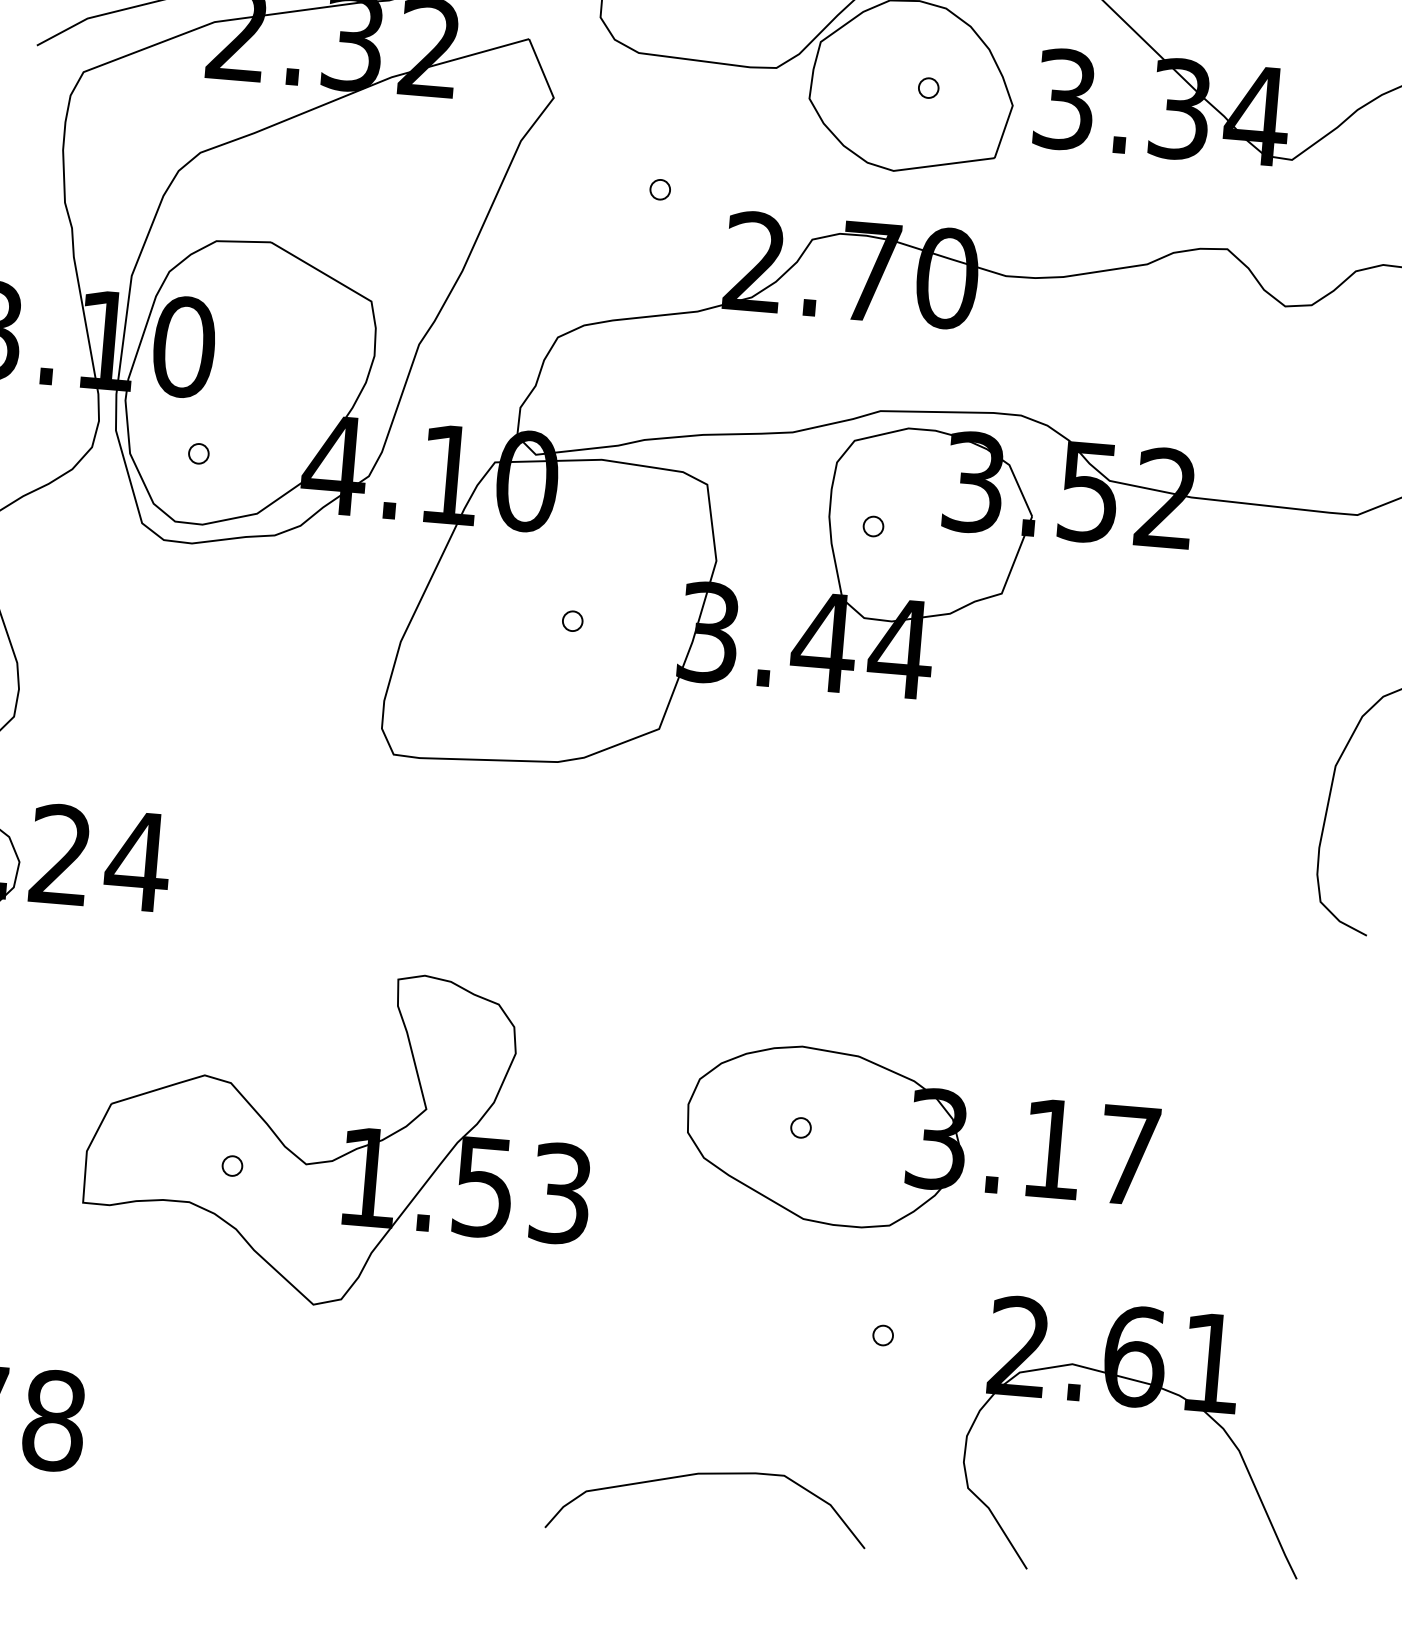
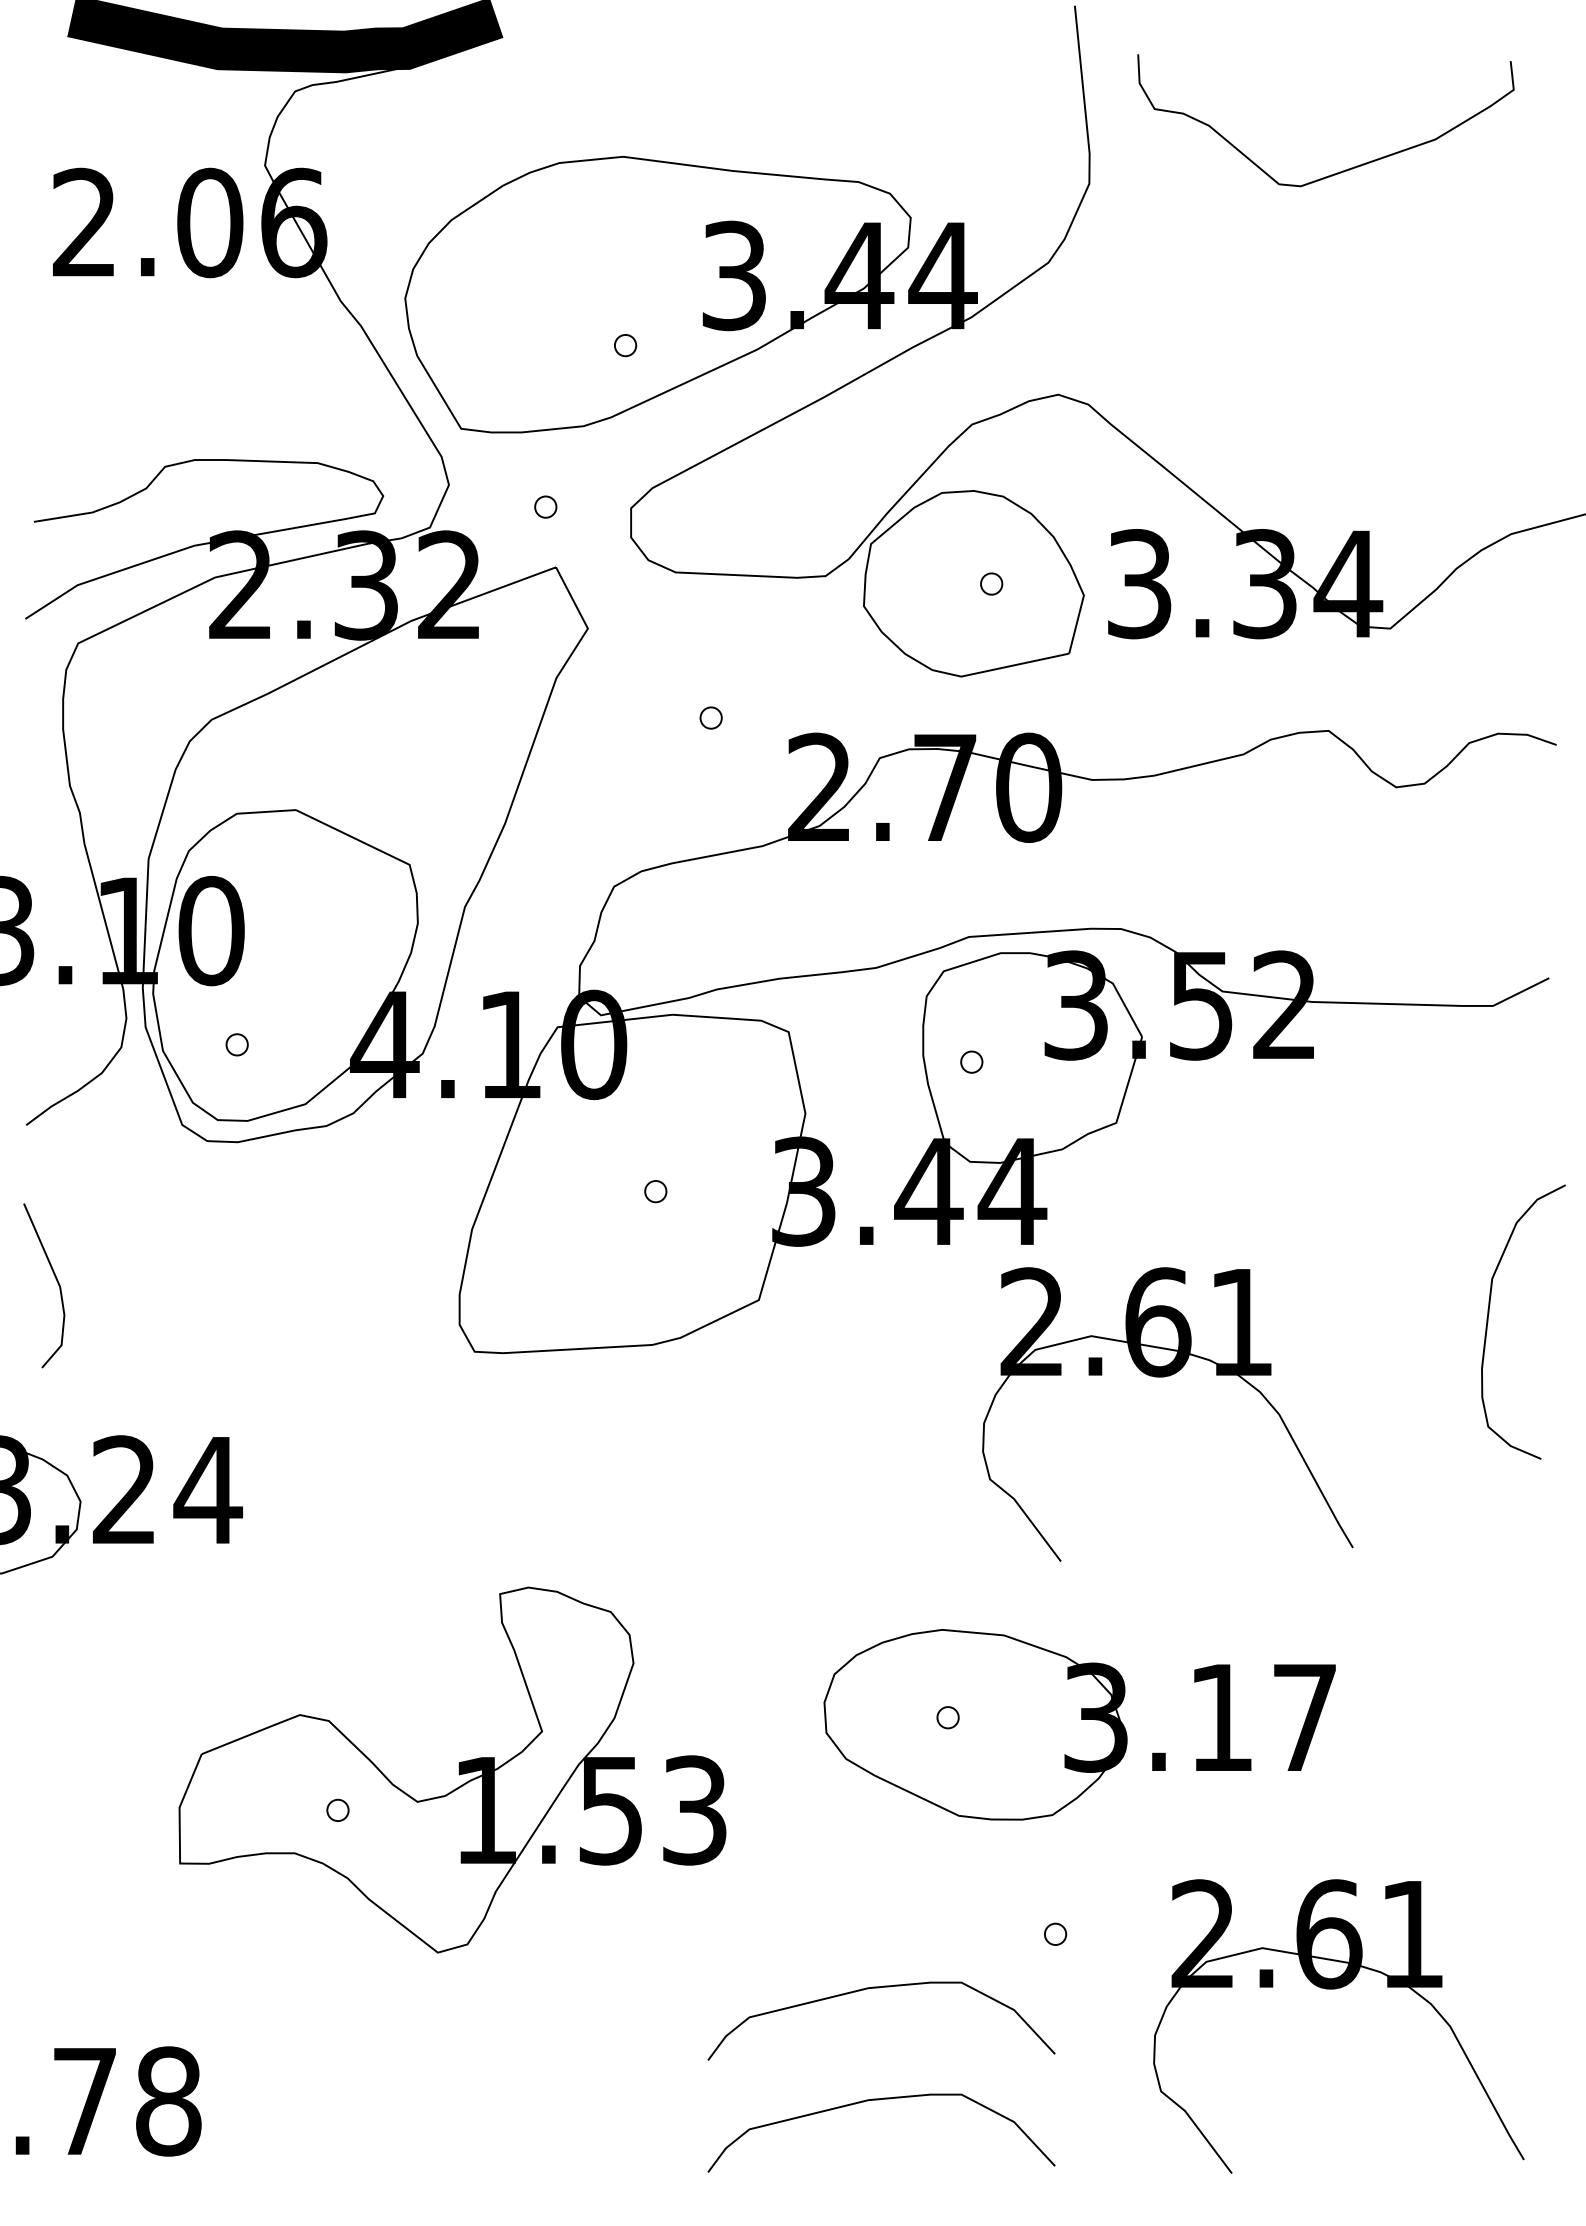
part: (1026, 831) -> (1164, 1377), added
curve: (716, 1371) -> (879, 1988), added

